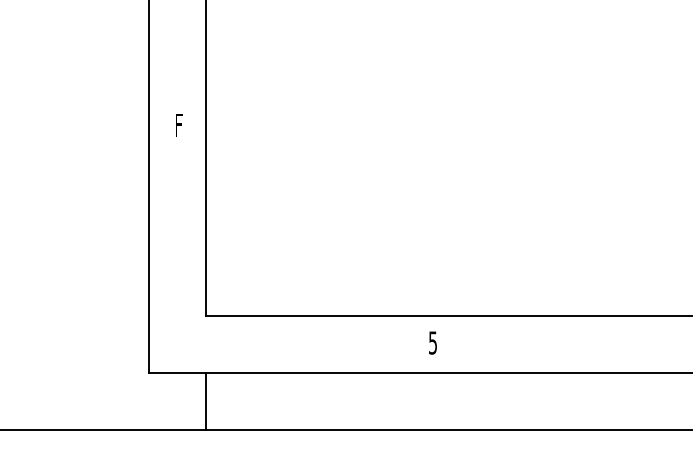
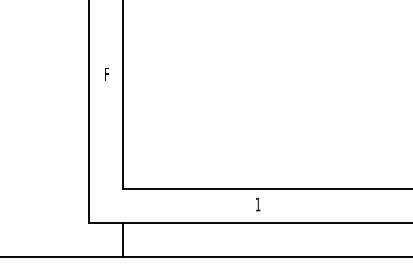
text: (432, 342) -> (257, 204), 5 -> 1

